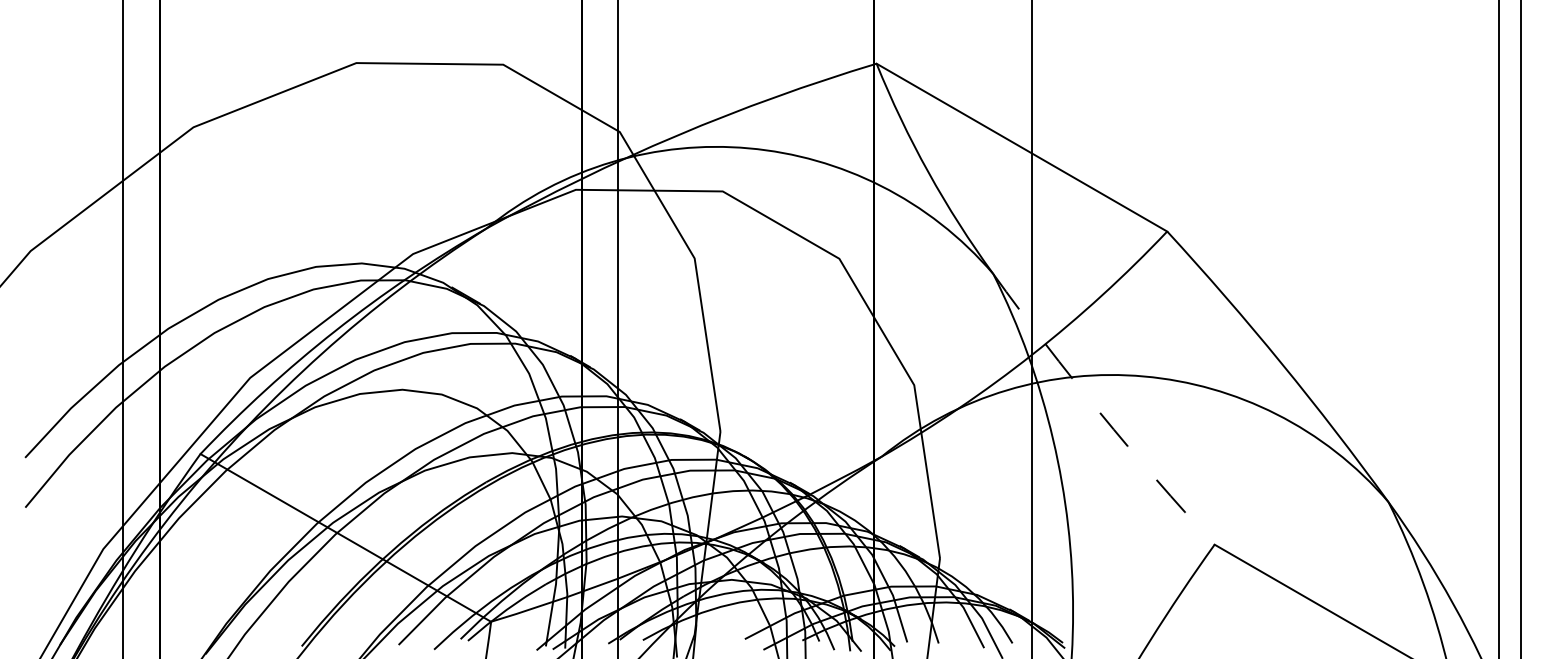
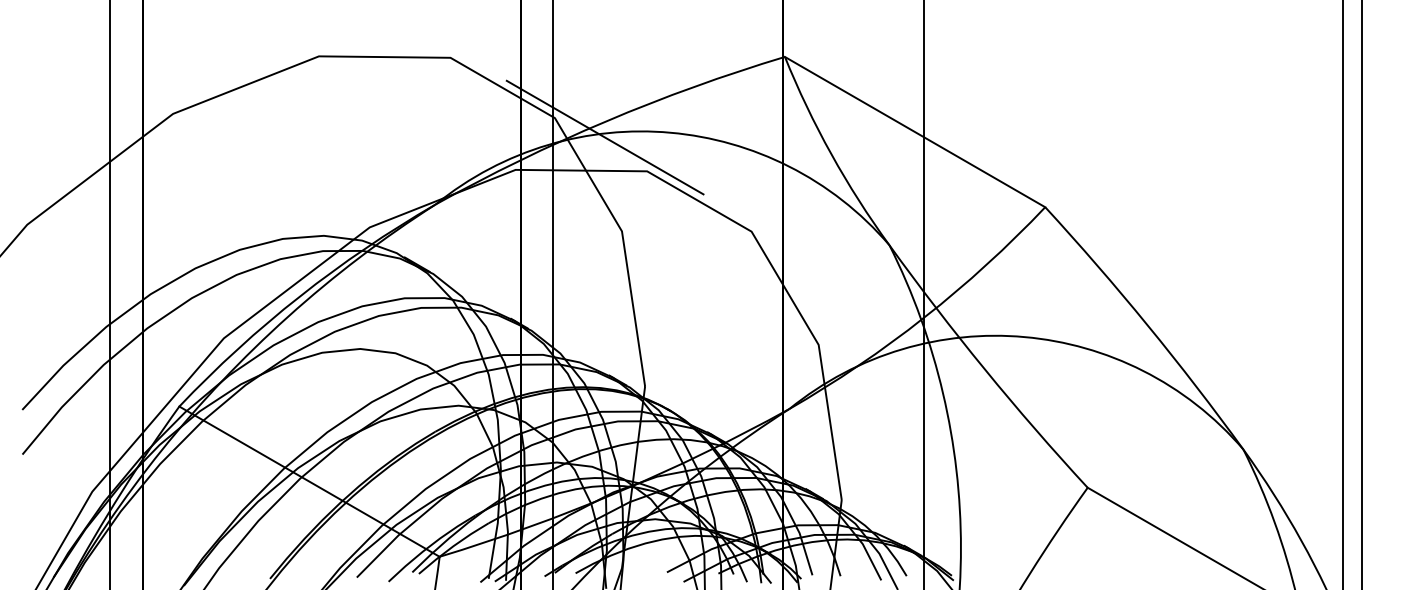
line: (675, 153) -> (604, 137), added
arc: (1099, 412) -> (984, 369), dashed -> solid

